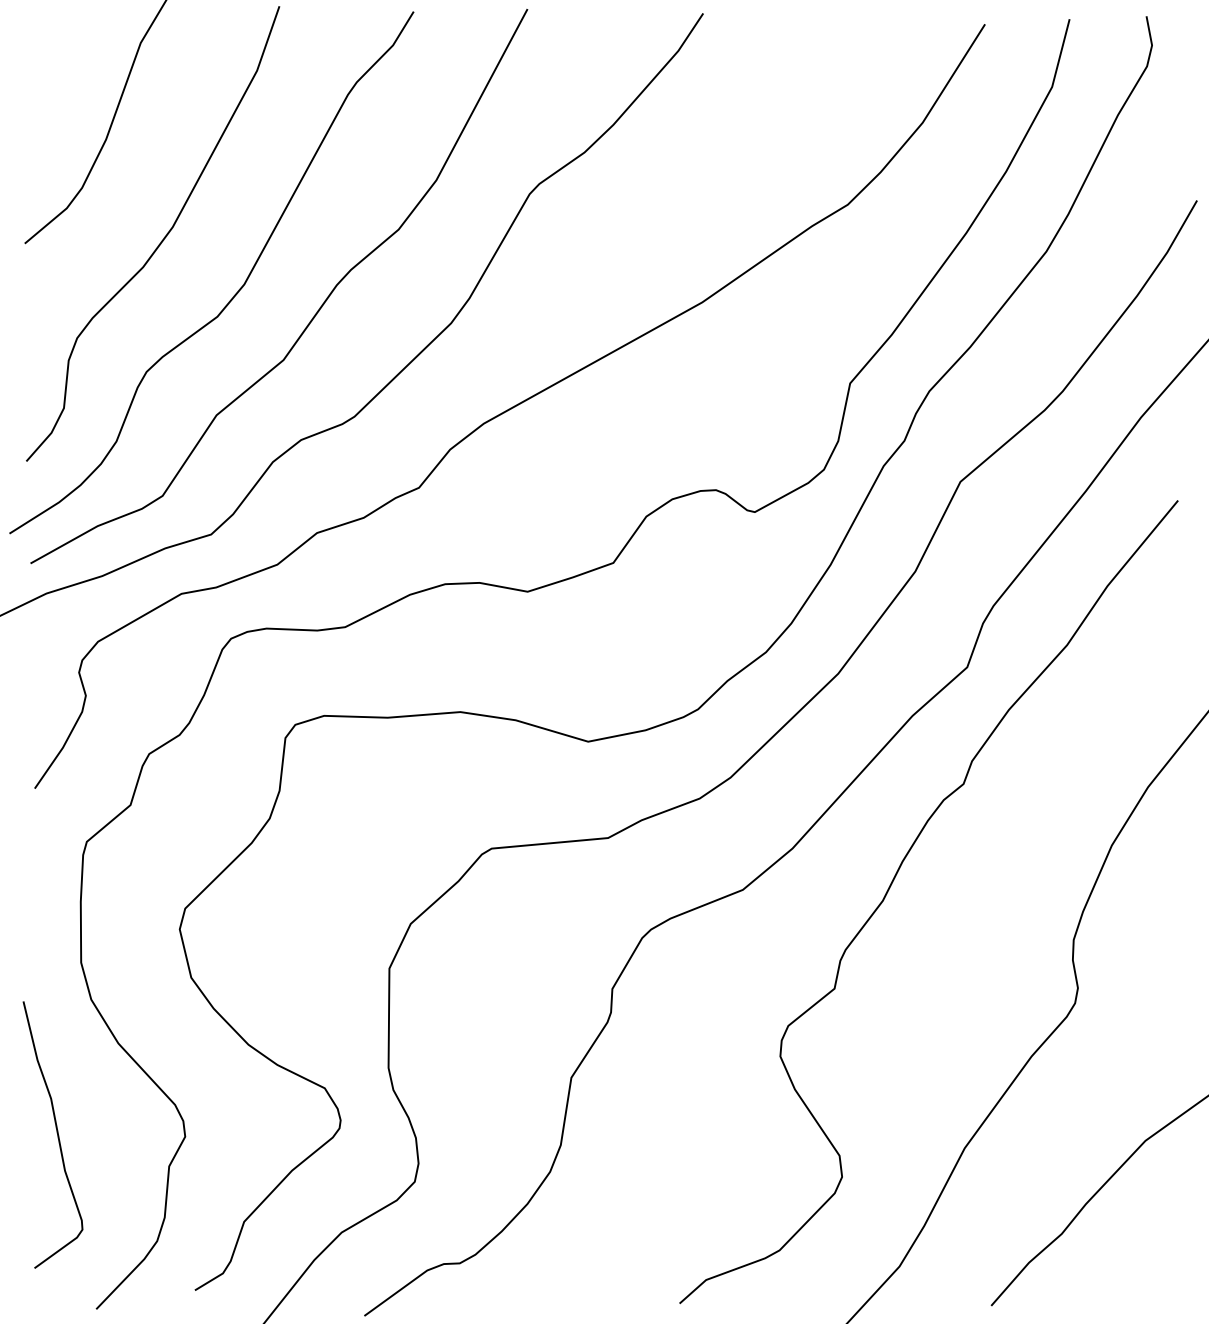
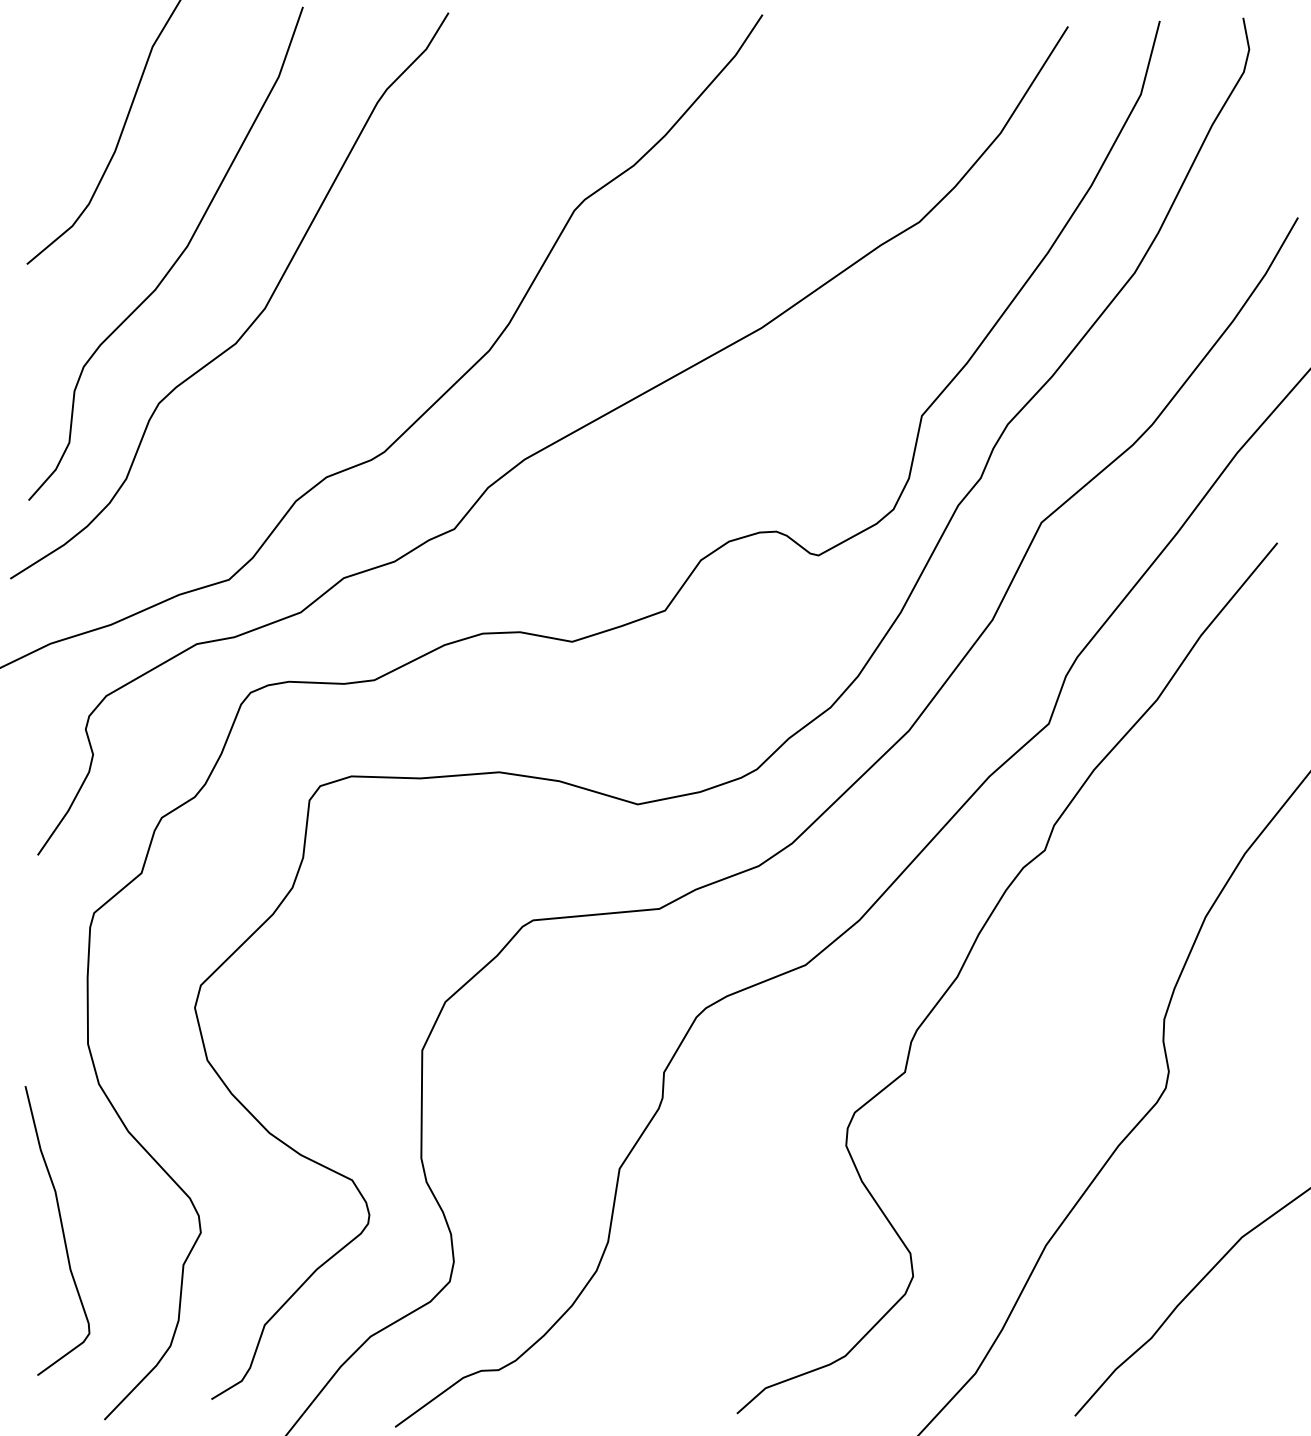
part: (317, 310) -> (344, 336), removed

